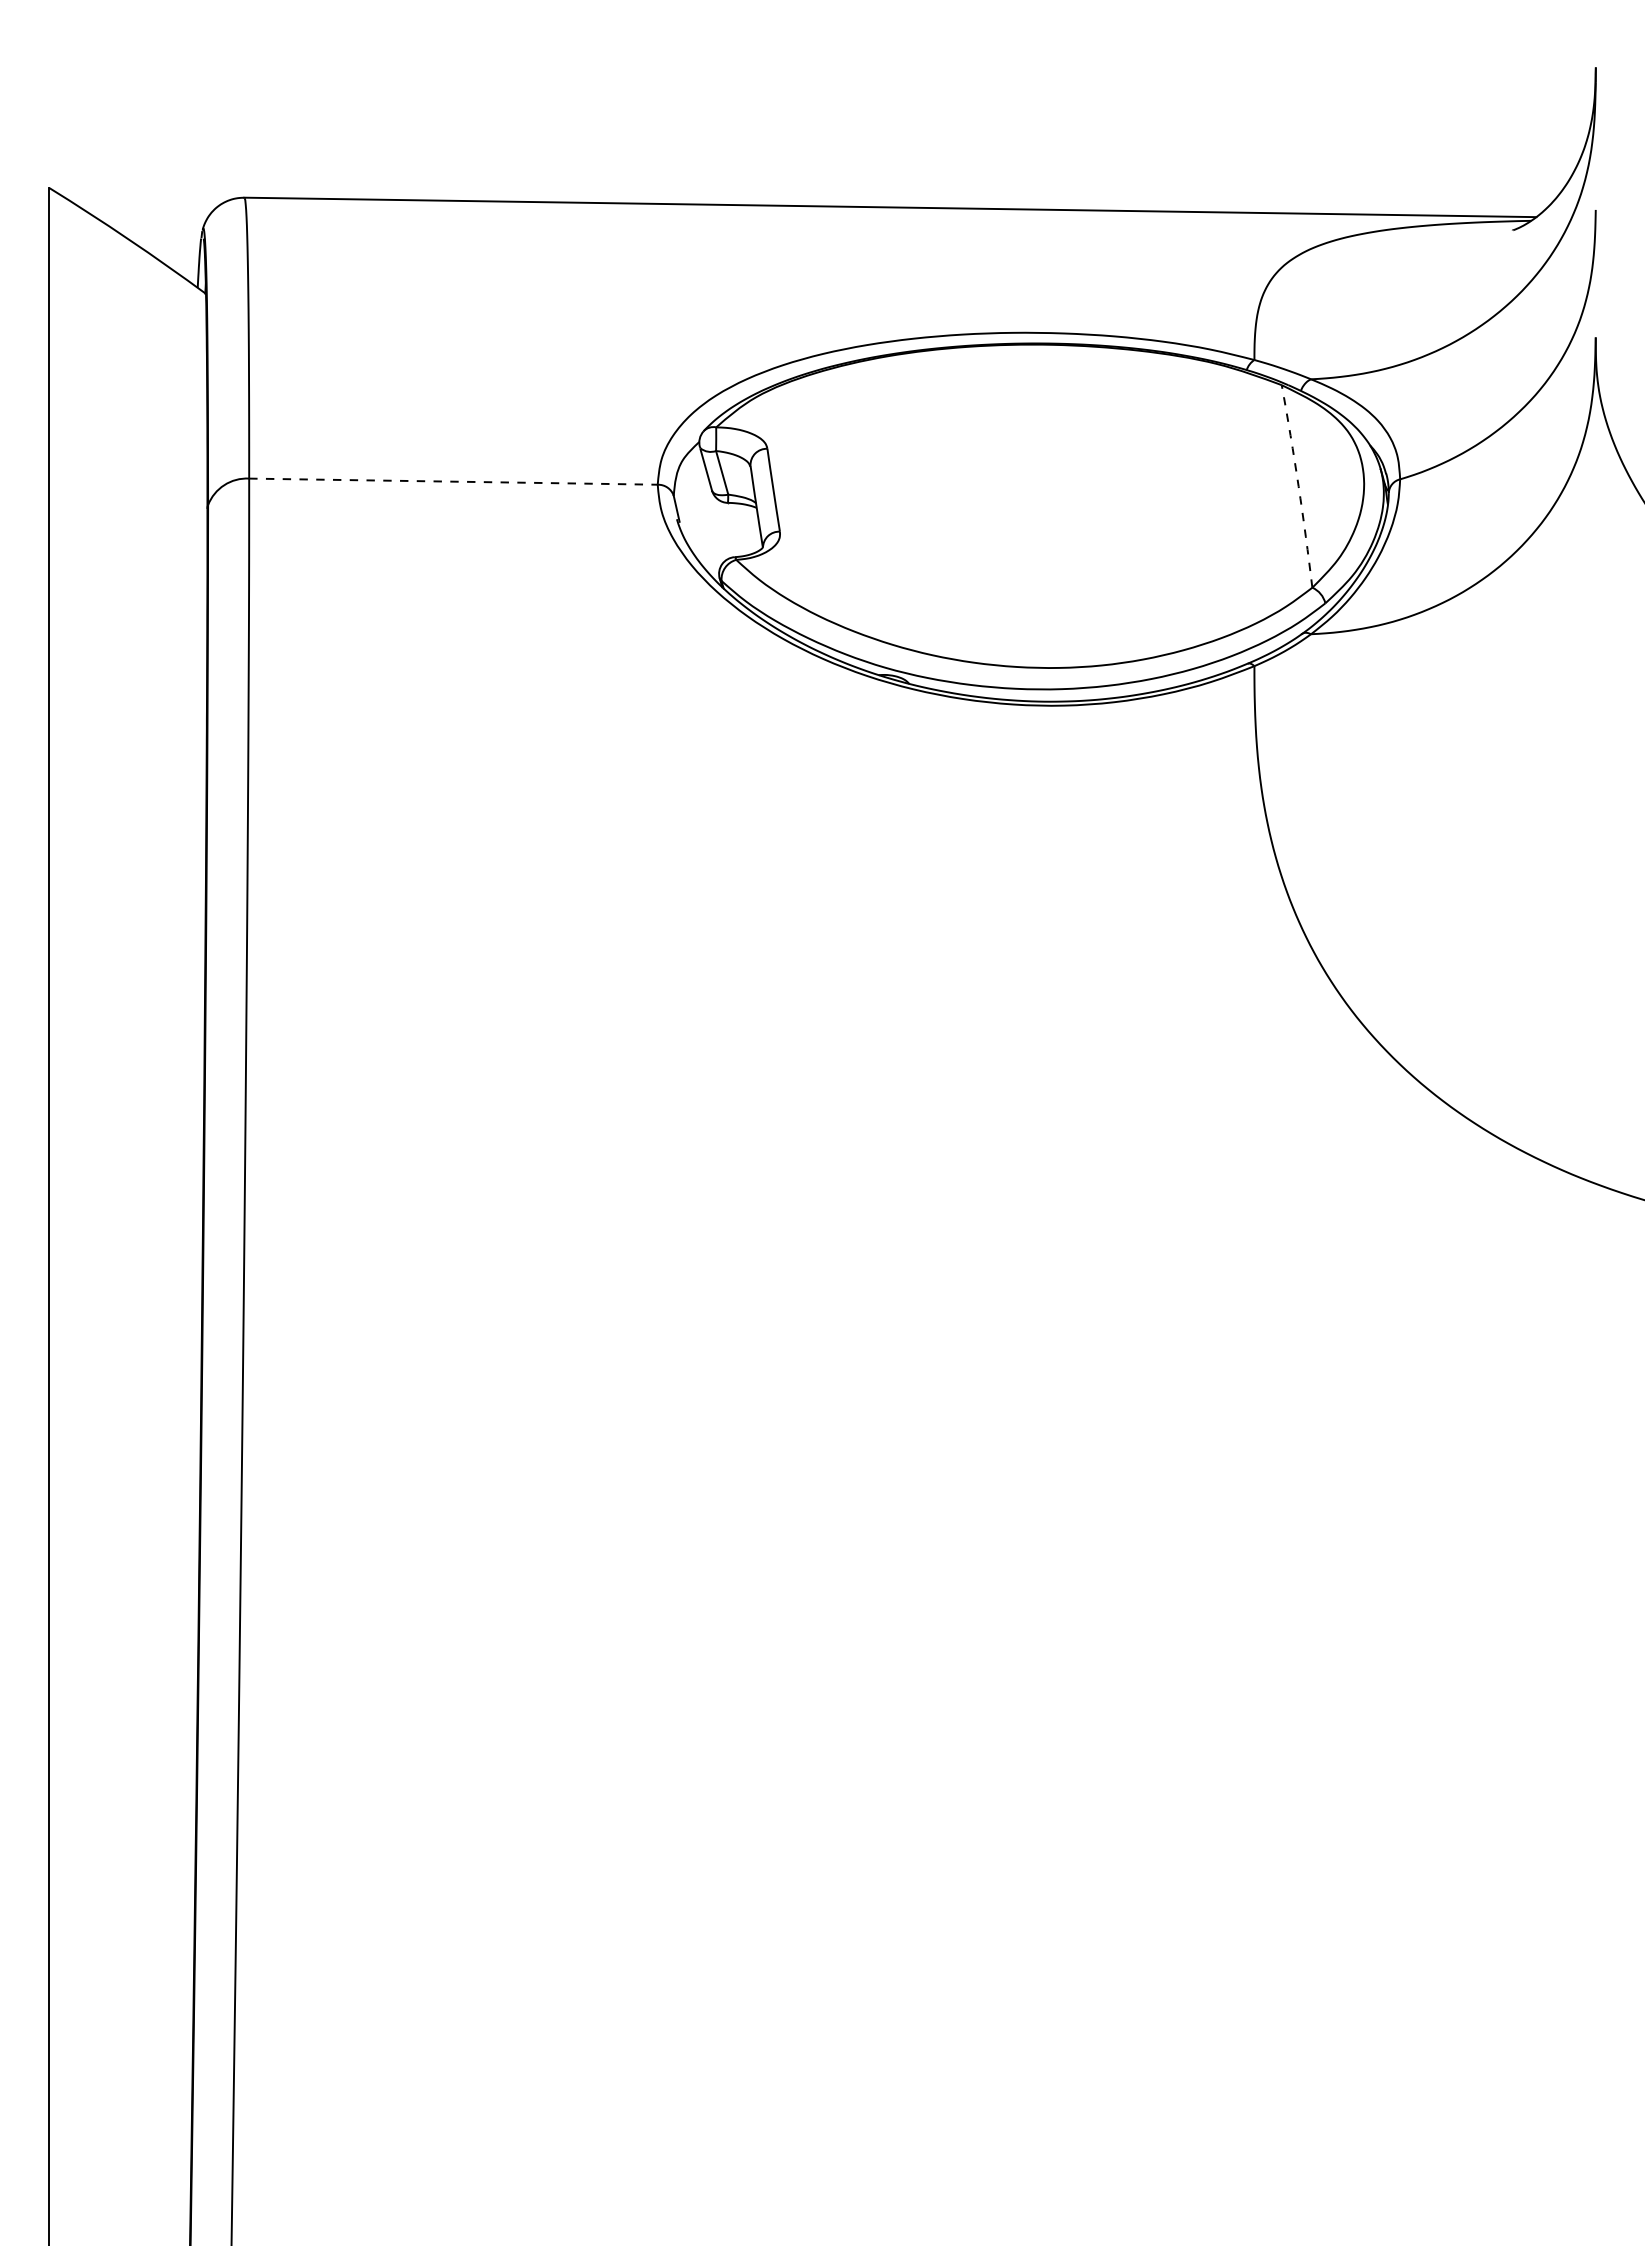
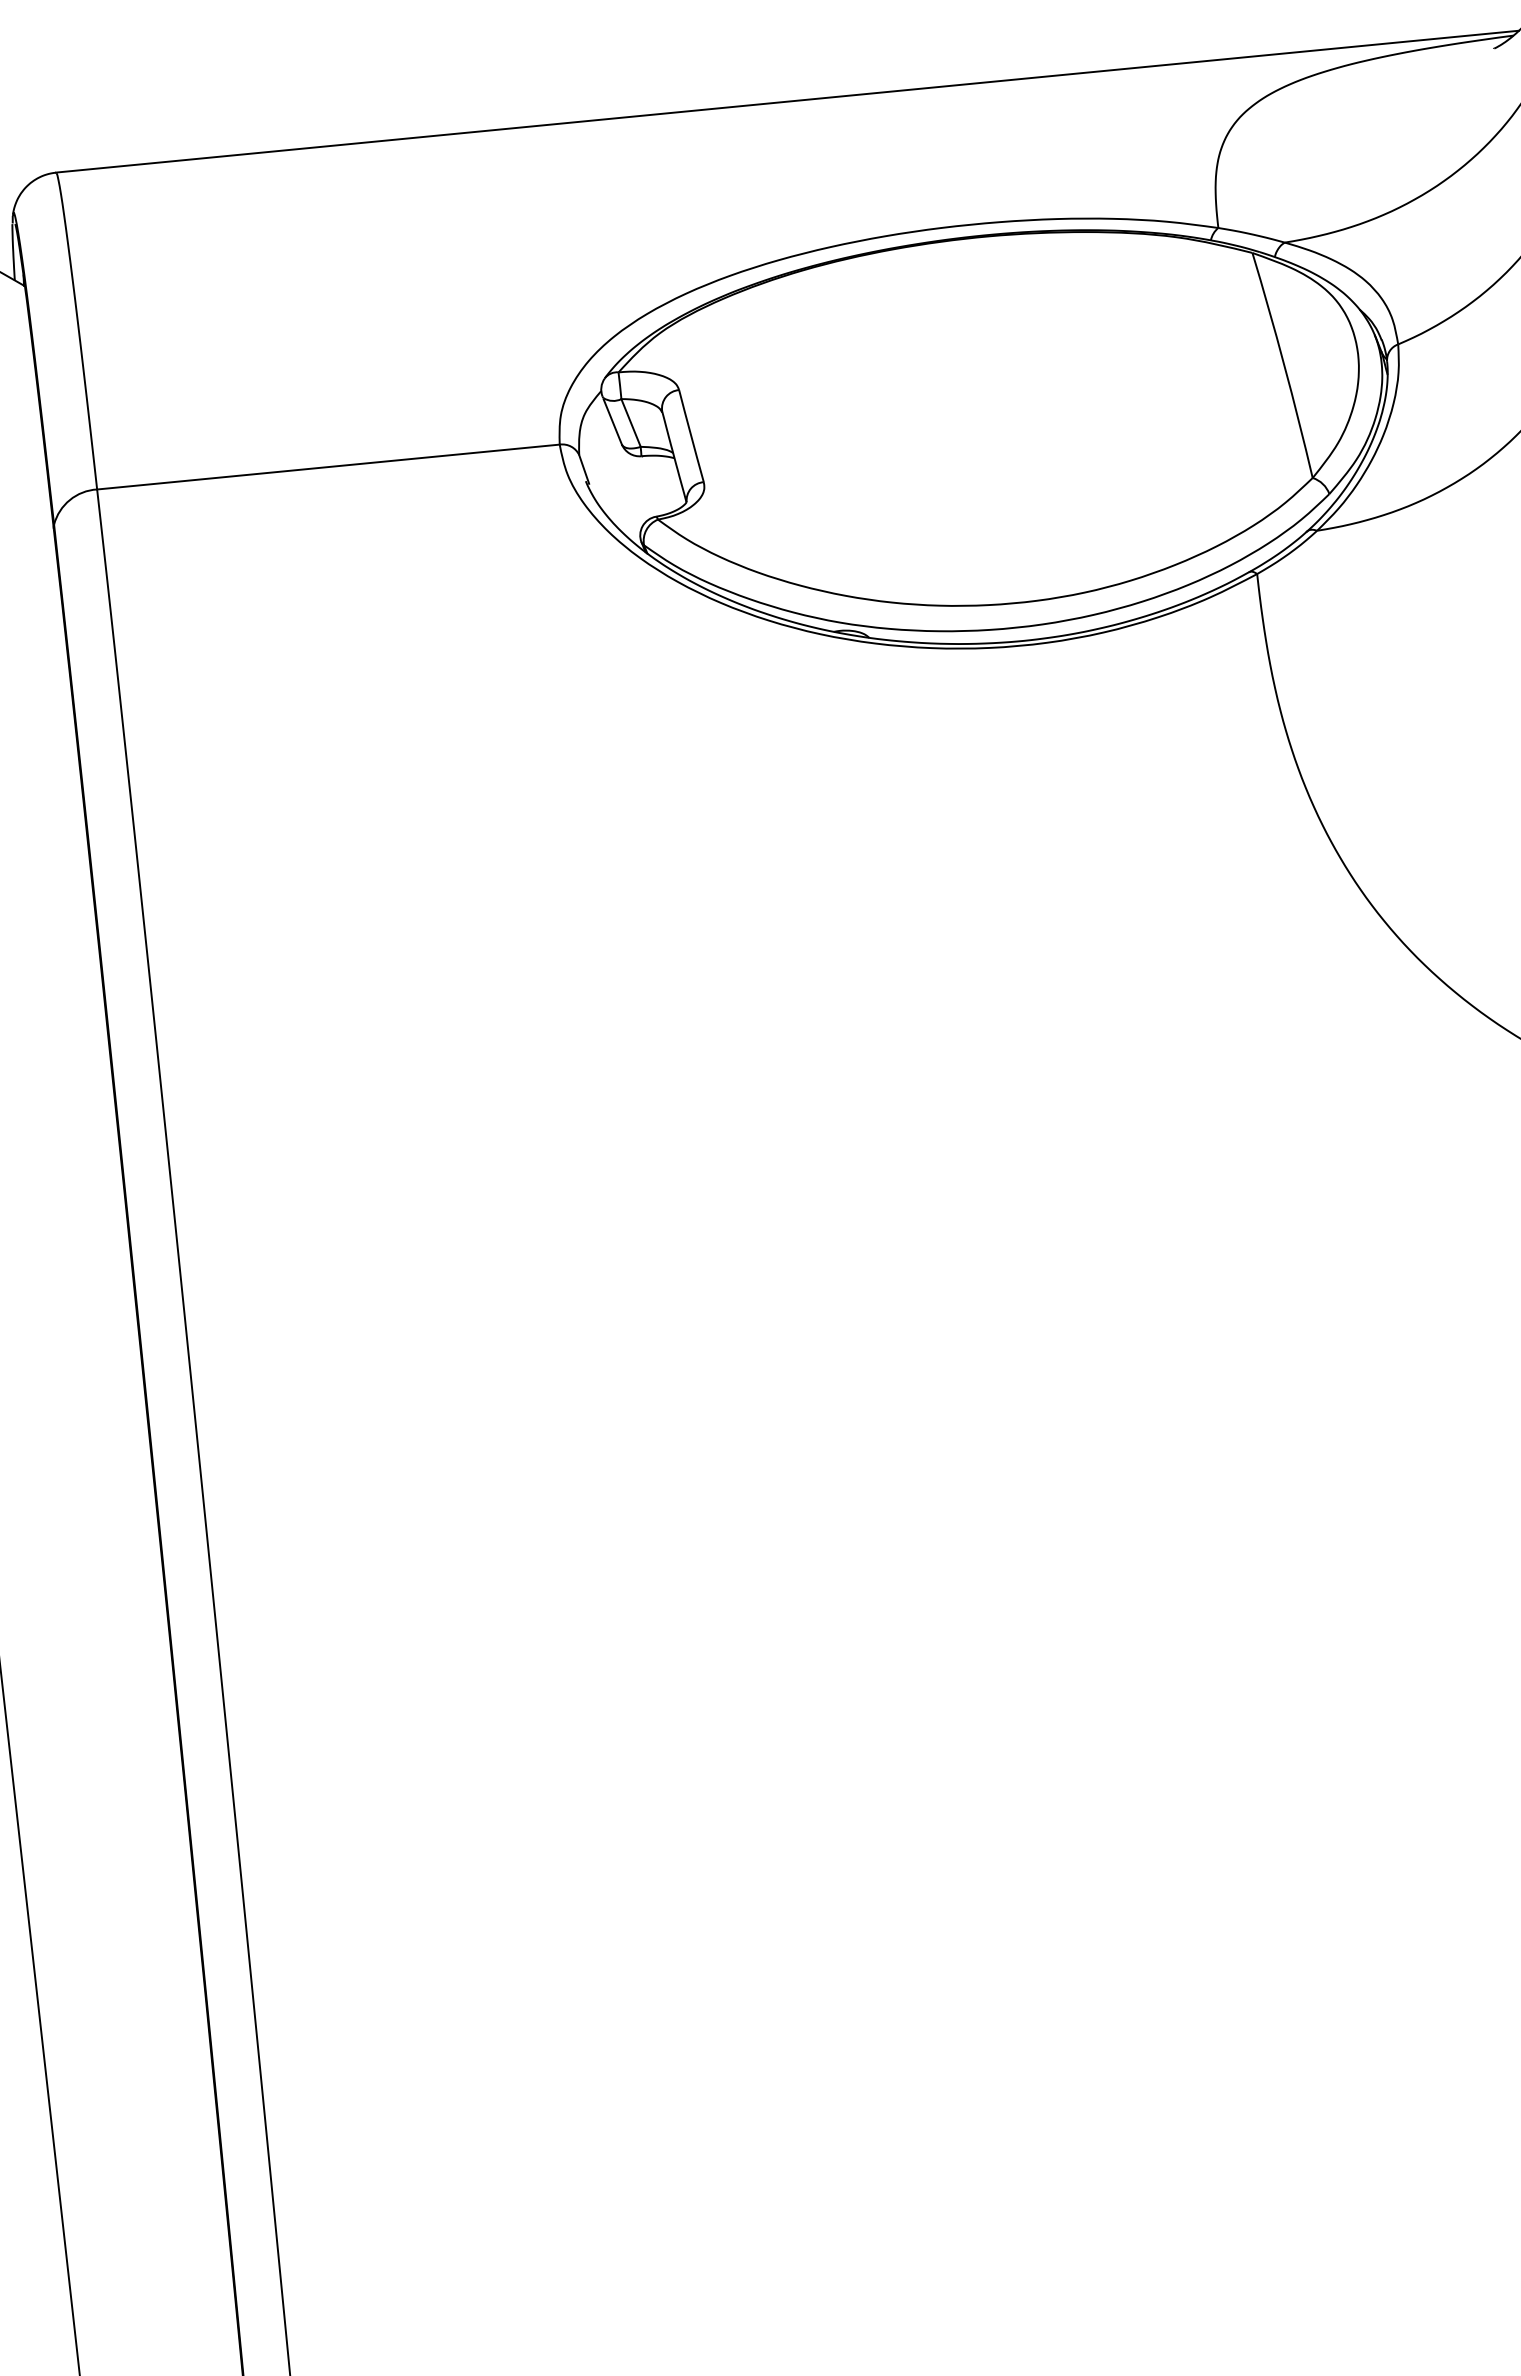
line: (453, 481) -> (328, 466), dashed -> solid
arc: (1298, 486) -> (1284, 365), dashed -> solid

